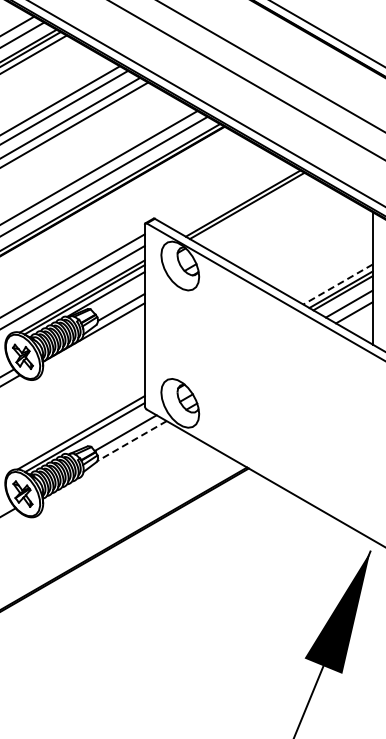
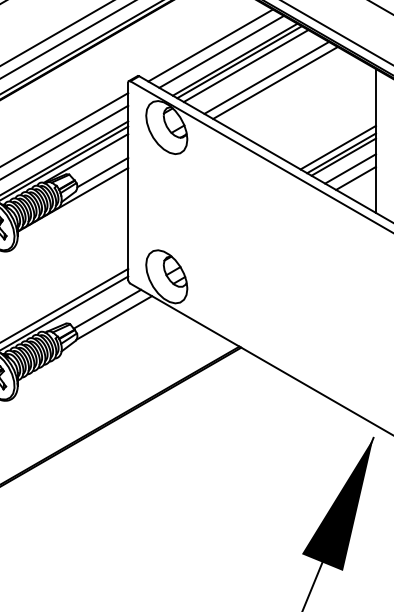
line: (220, 190) -> (210, 45), added
line: (230, 196) -> (221, 51), added
line: (252, 209) -> (245, 66), added
line: (271, 220) -> (265, 78), added
line: (279, 224) -> (274, 82), added
line: (337, 284) -> (337, 147), dashed -> solid
line: (131, 441) -> (113, 318), dashed -> solid

